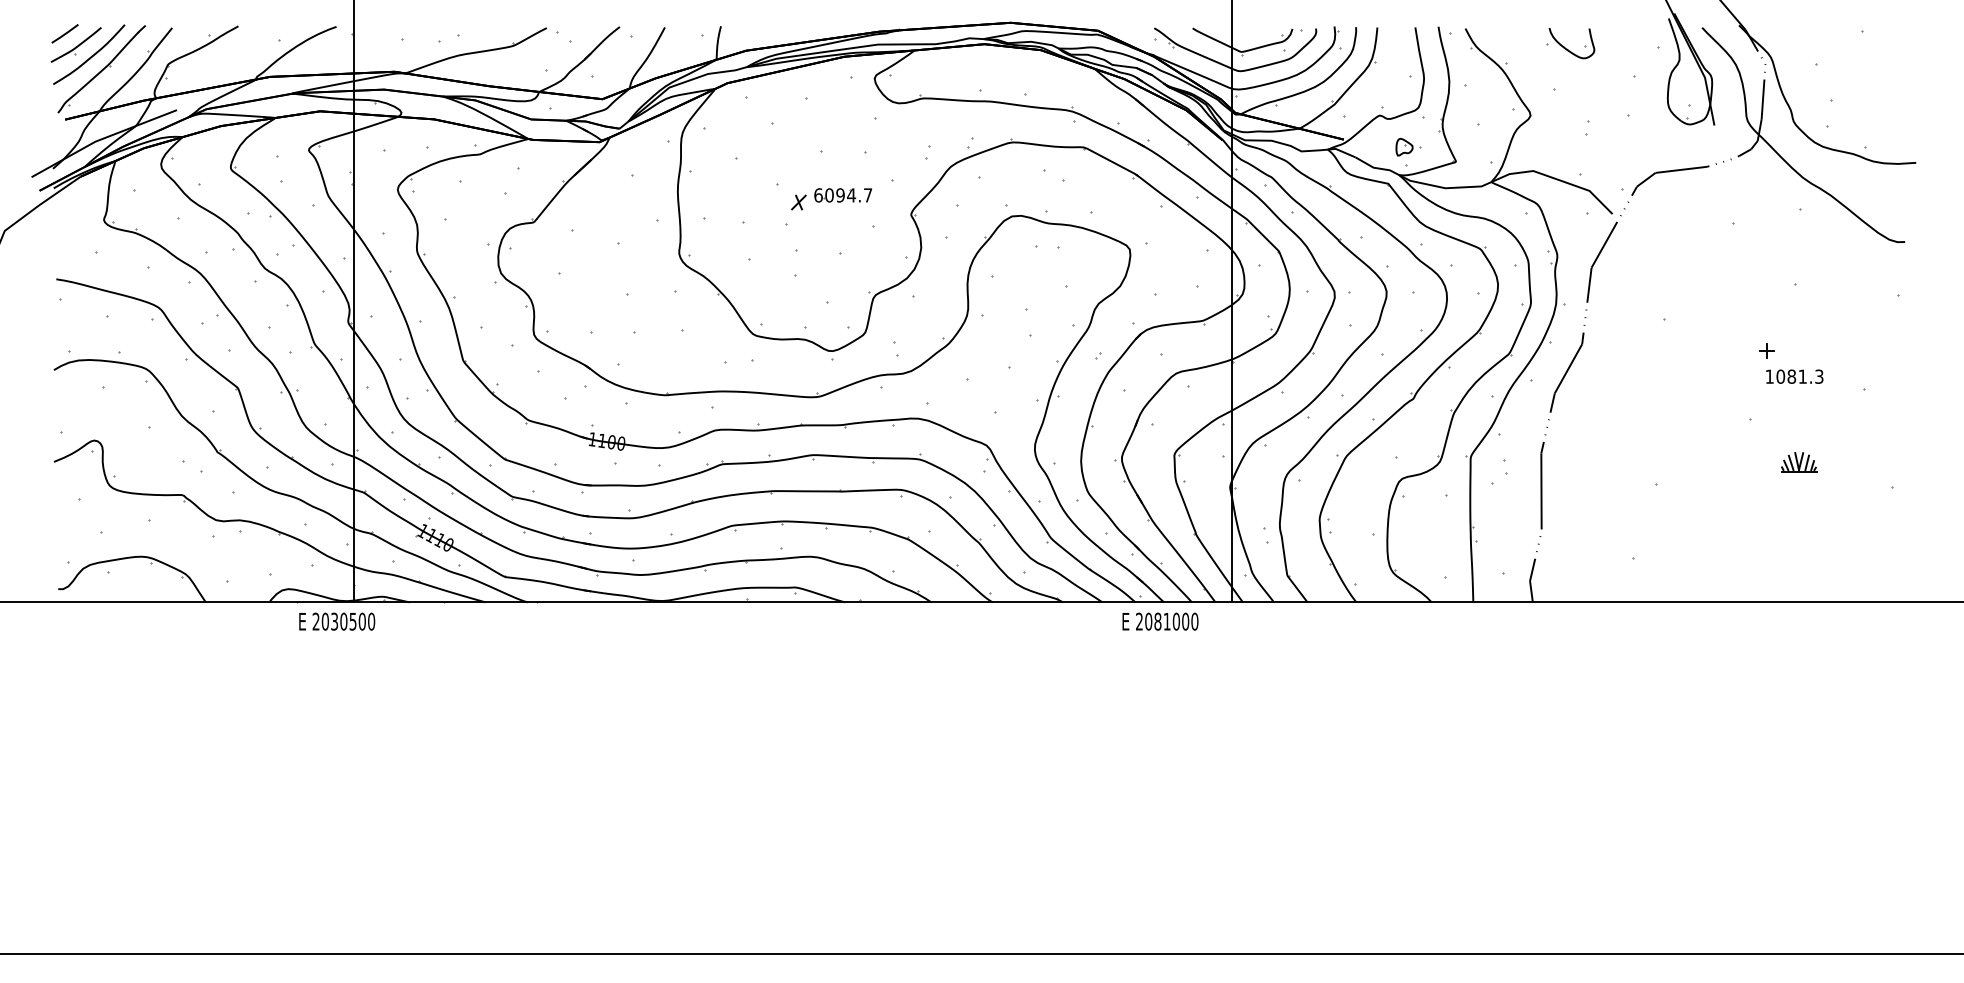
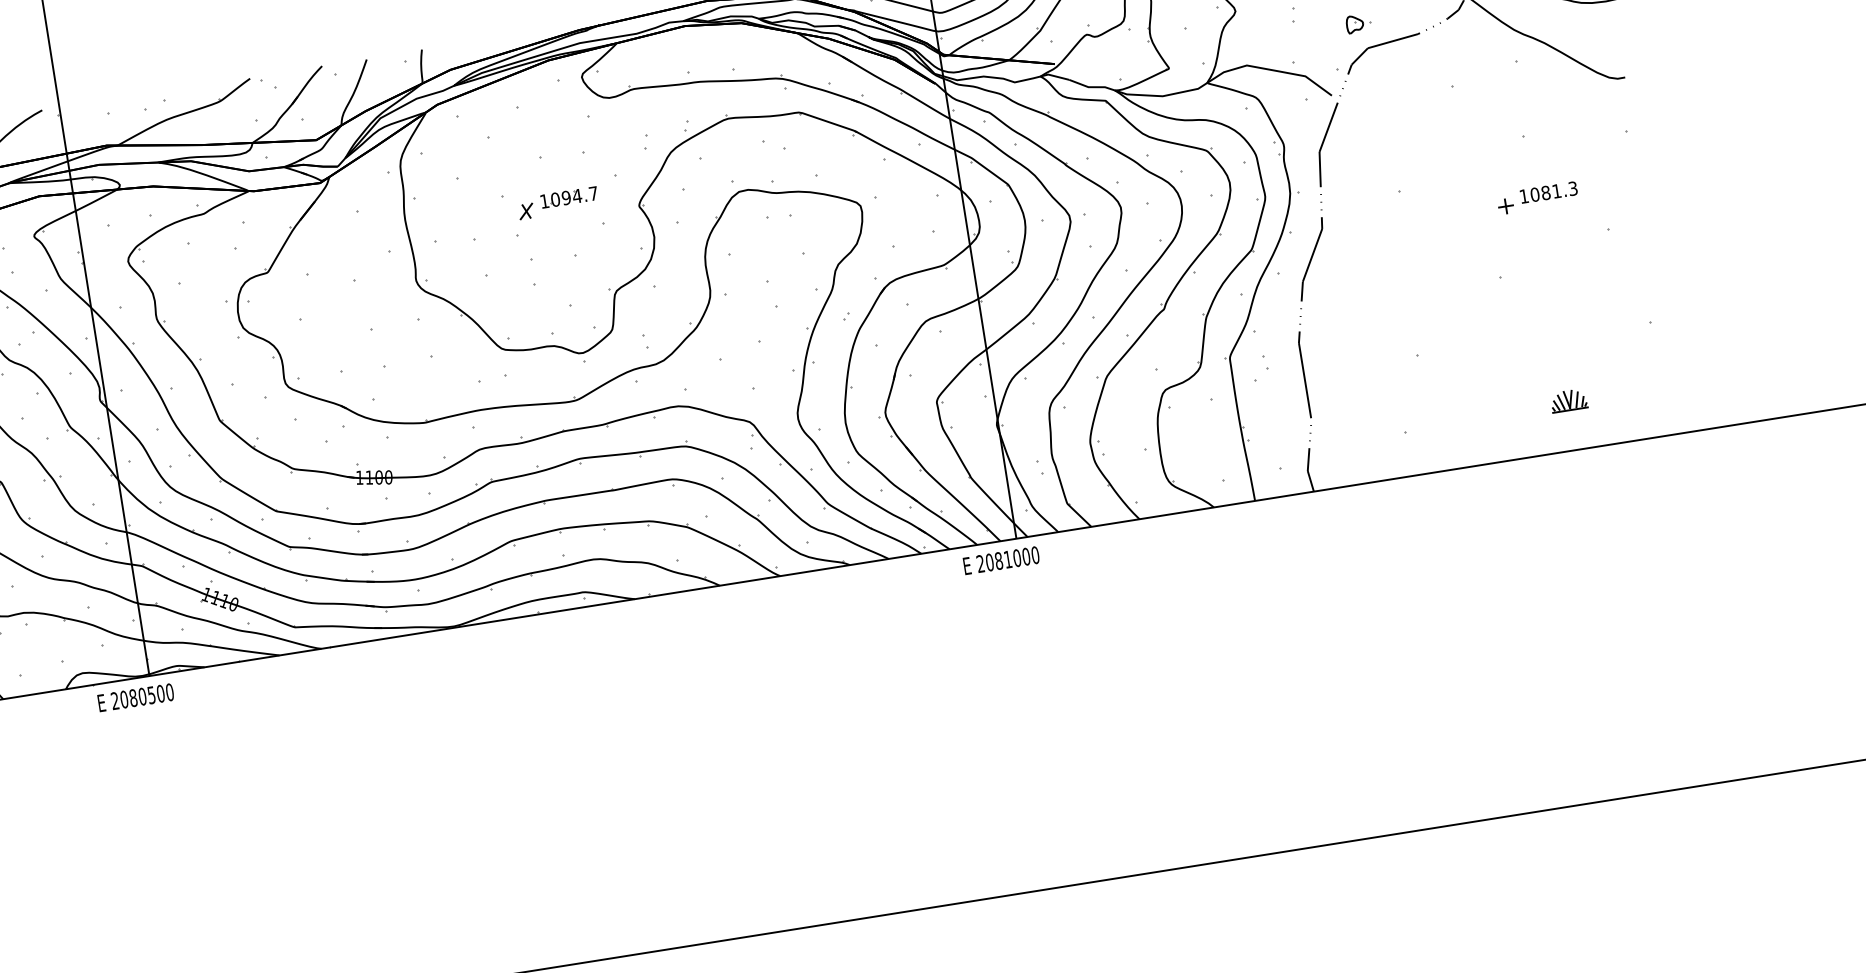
part: (1408, 146) -> (1358, 22), moved
text: (818, 195) -> (544, 201), 6094.7 -> 1094.7
text: (1794, 376) -> (1548, 192), moved
part: (1799, 462) -> (1569, 400), moved
text: (334, 621) -> (133, 697), 2030500 -> 2080500
text: (1160, 621) -> (1001, 560), moved

